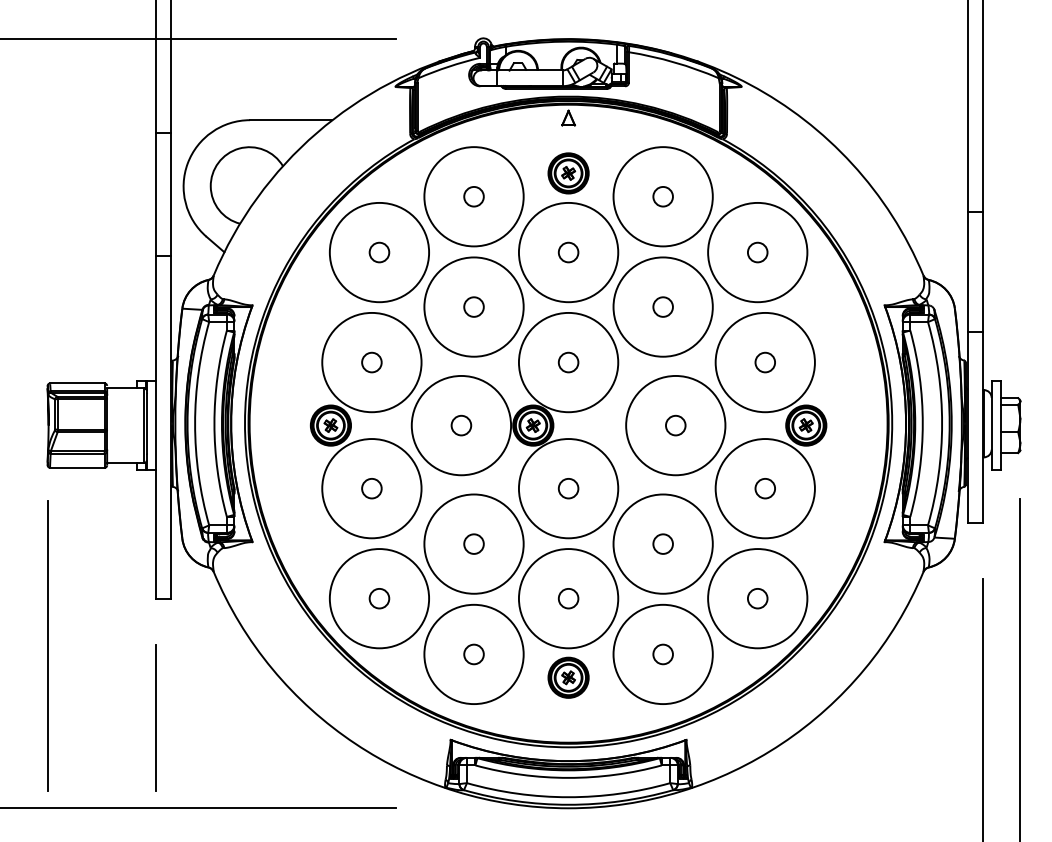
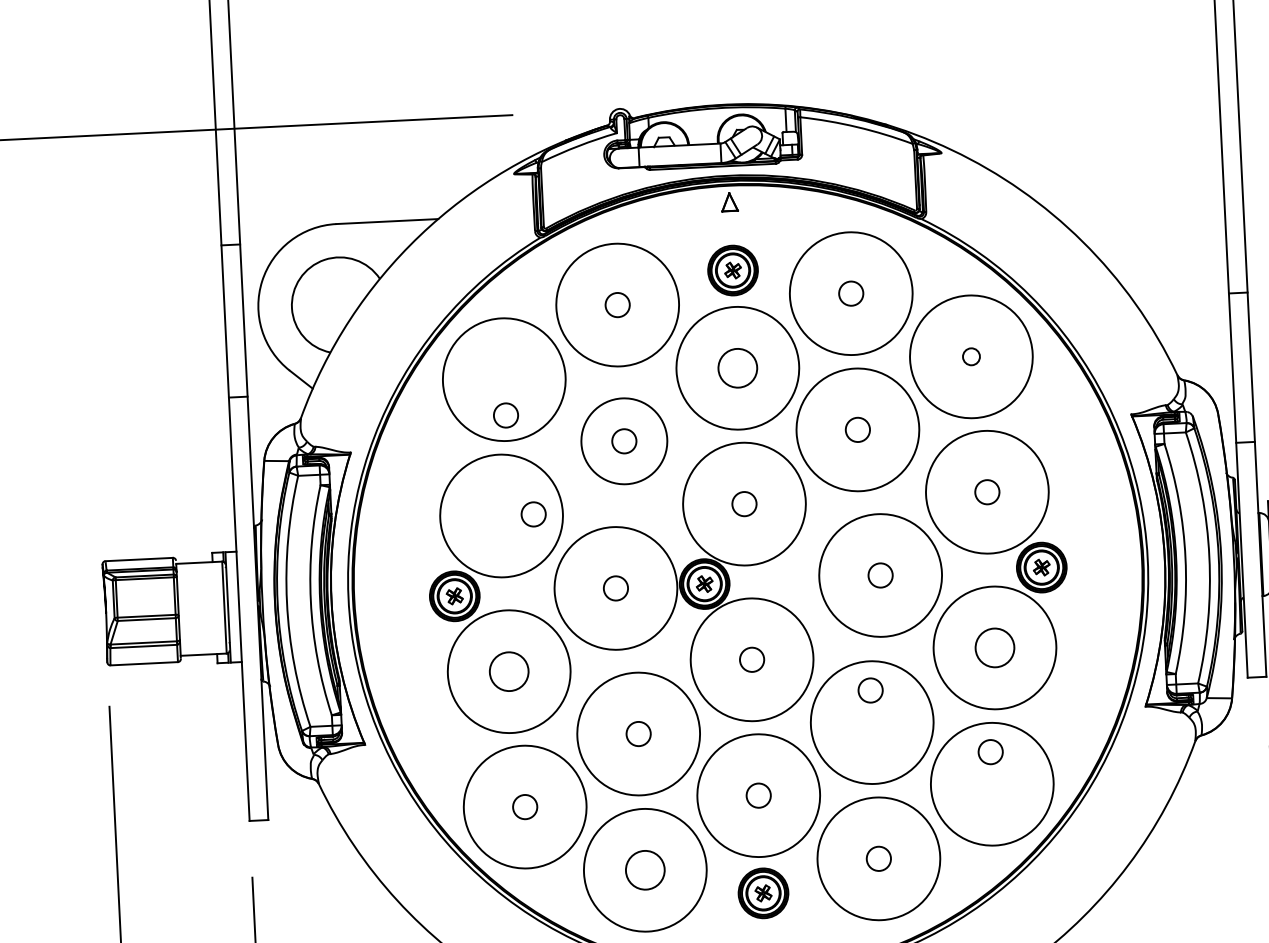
circle: (379, 252) -> (506, 415), moved
circle: (568, 252) -> (737, 368), size x1.6
circle: (757, 252) -> (971, 356), size x0.7
circle: (473, 306) -> (623, 440), size x0.7
circle: (371, 362) -> (533, 514), moved
circle: (371, 488) -> (508, 671), size x1.6
circle: (765, 488) -> (995, 647), size x1.6
circle: (662, 543) -> (869, 689), moved
circle: (757, 598) -> (990, 751), moved
circle: (473, 654) -> (644, 870), size x1.6

